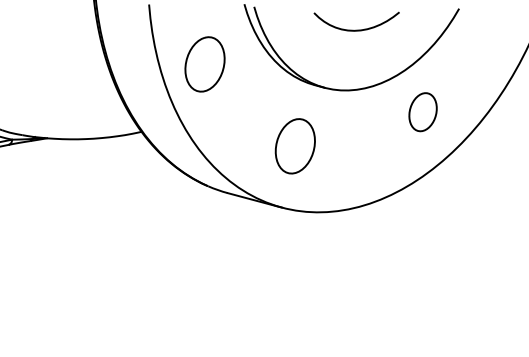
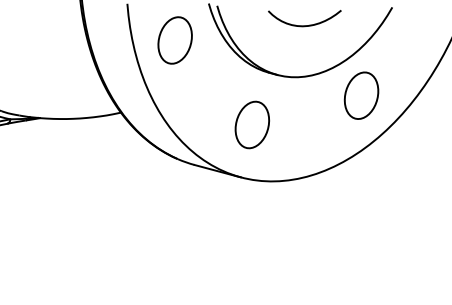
part: (204, 64) -> (174, 40), moved
part: (422, 112) -> (361, 96), size x1.43

